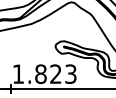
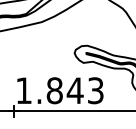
text: (55, 73) -> (74, 89), 1.823 -> 1.843

